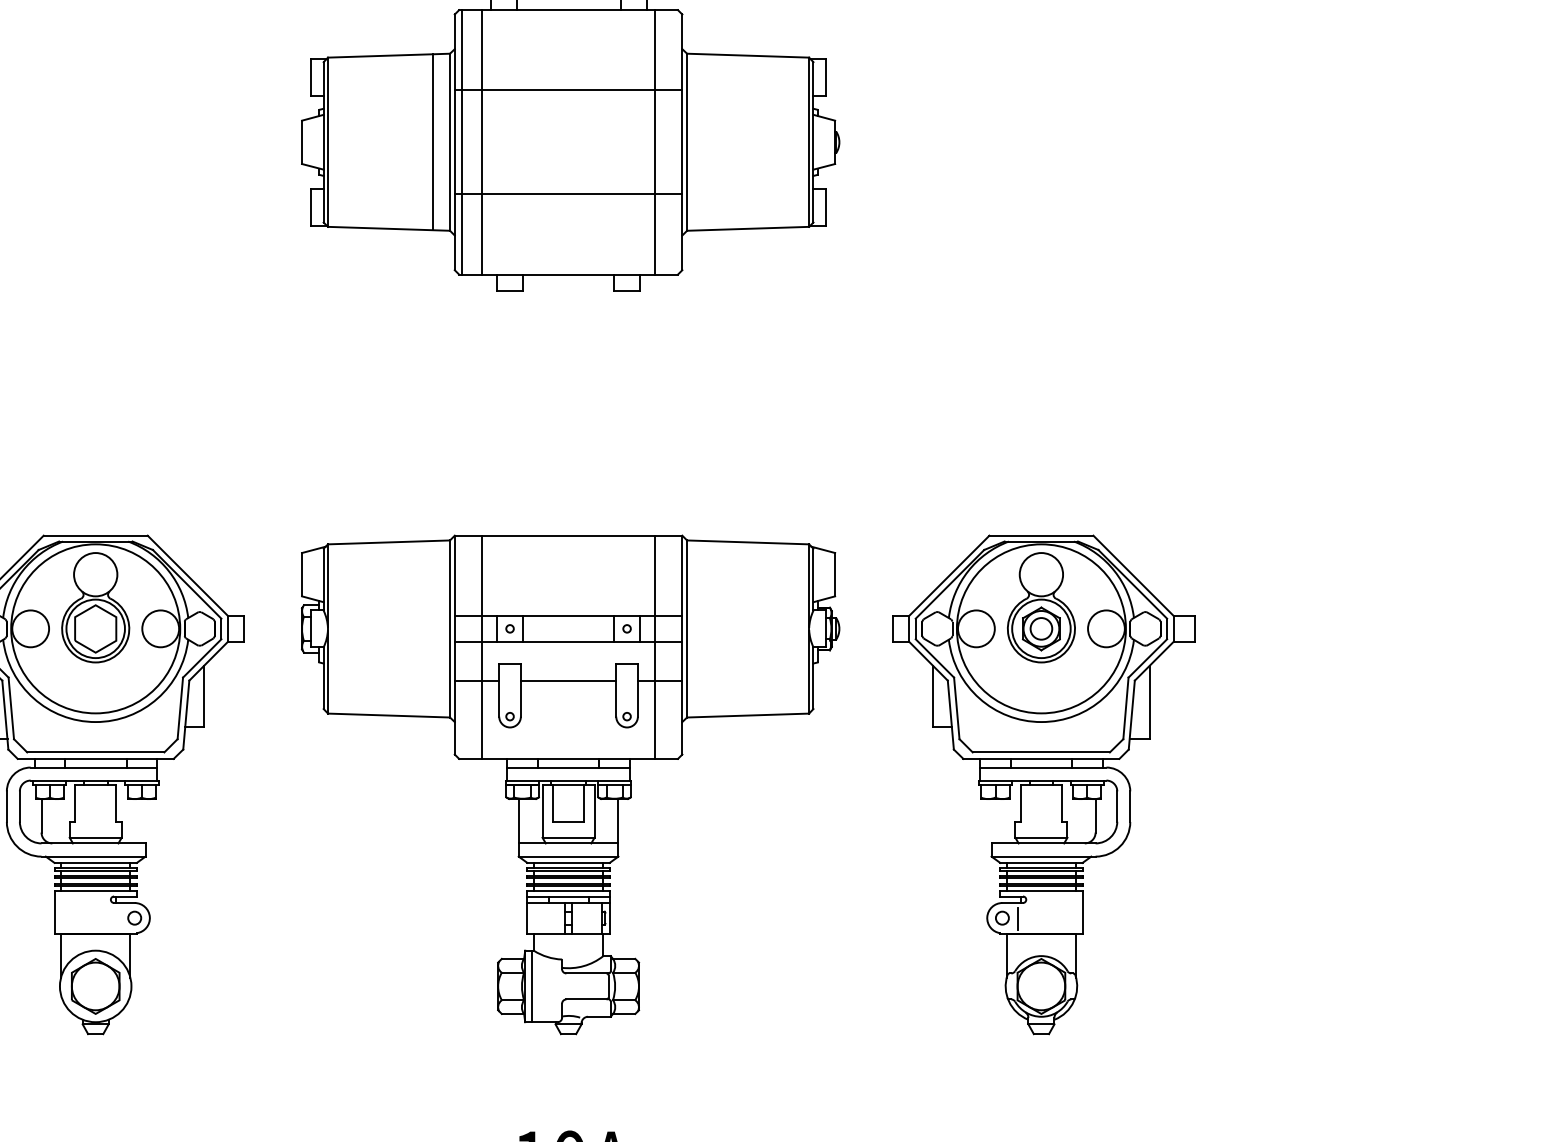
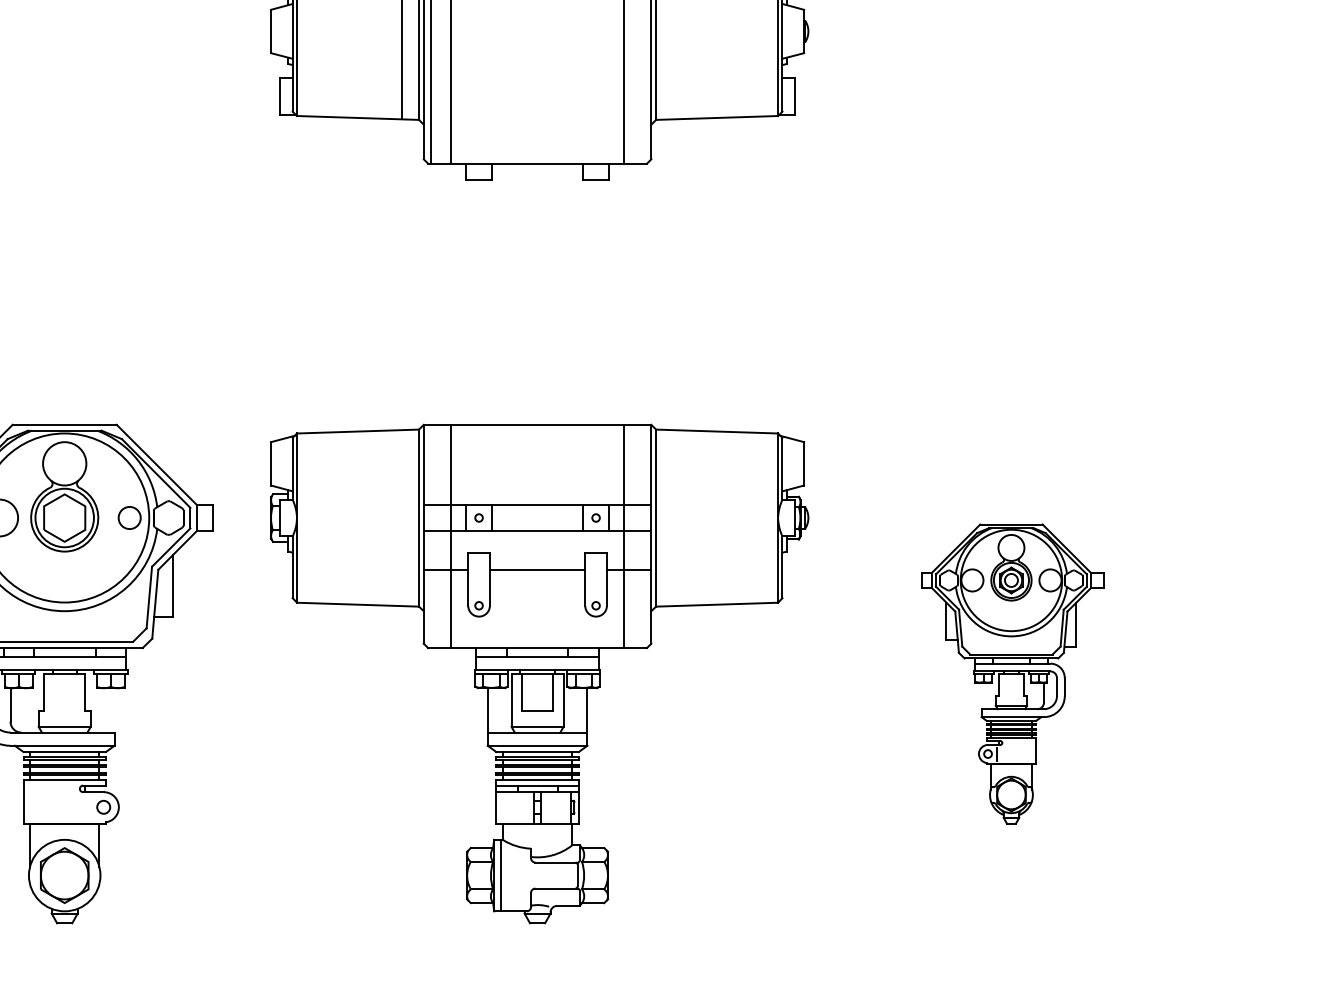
line: (568, 194) -> (537, 83), removed
circle: (160, 628) -> (129, 517), size x0.6
part: (1043, 784) -> (1012, 673), size x0.6

